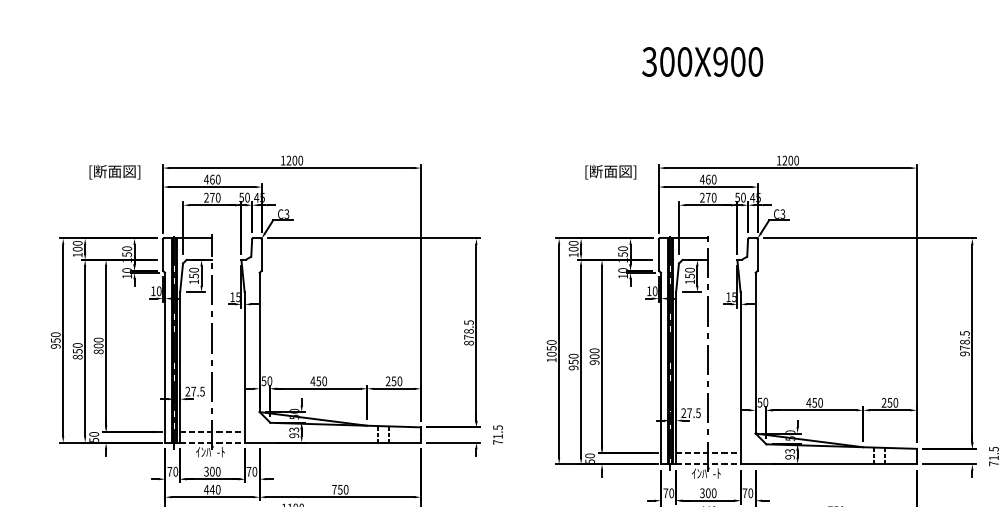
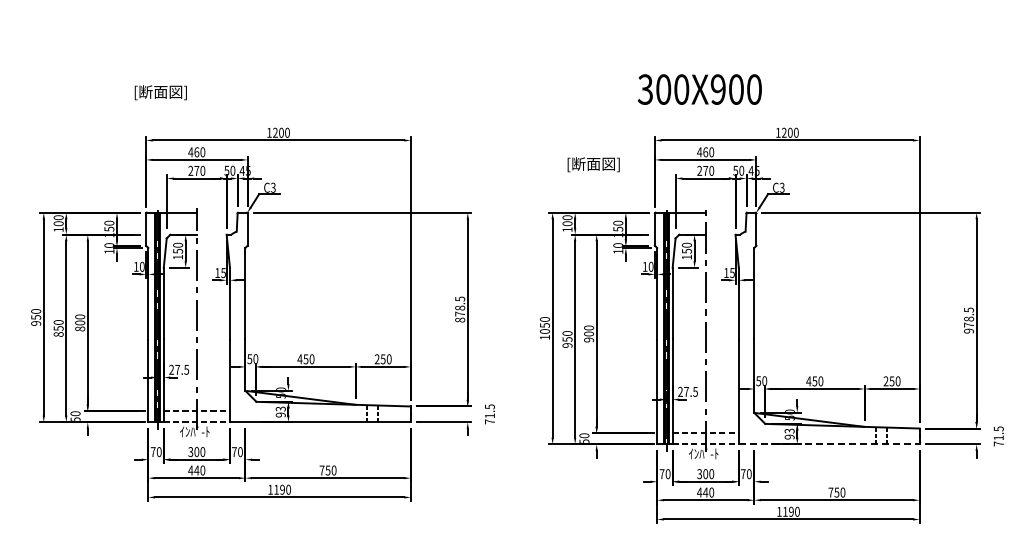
text: (702, 61) -> (699, 89), moved
text: (114, 172) -> (160, 92), moved
text: (610, 172) -> (593, 164), moved
line: (828, 464) -> (829, 444), solid -> dashed

